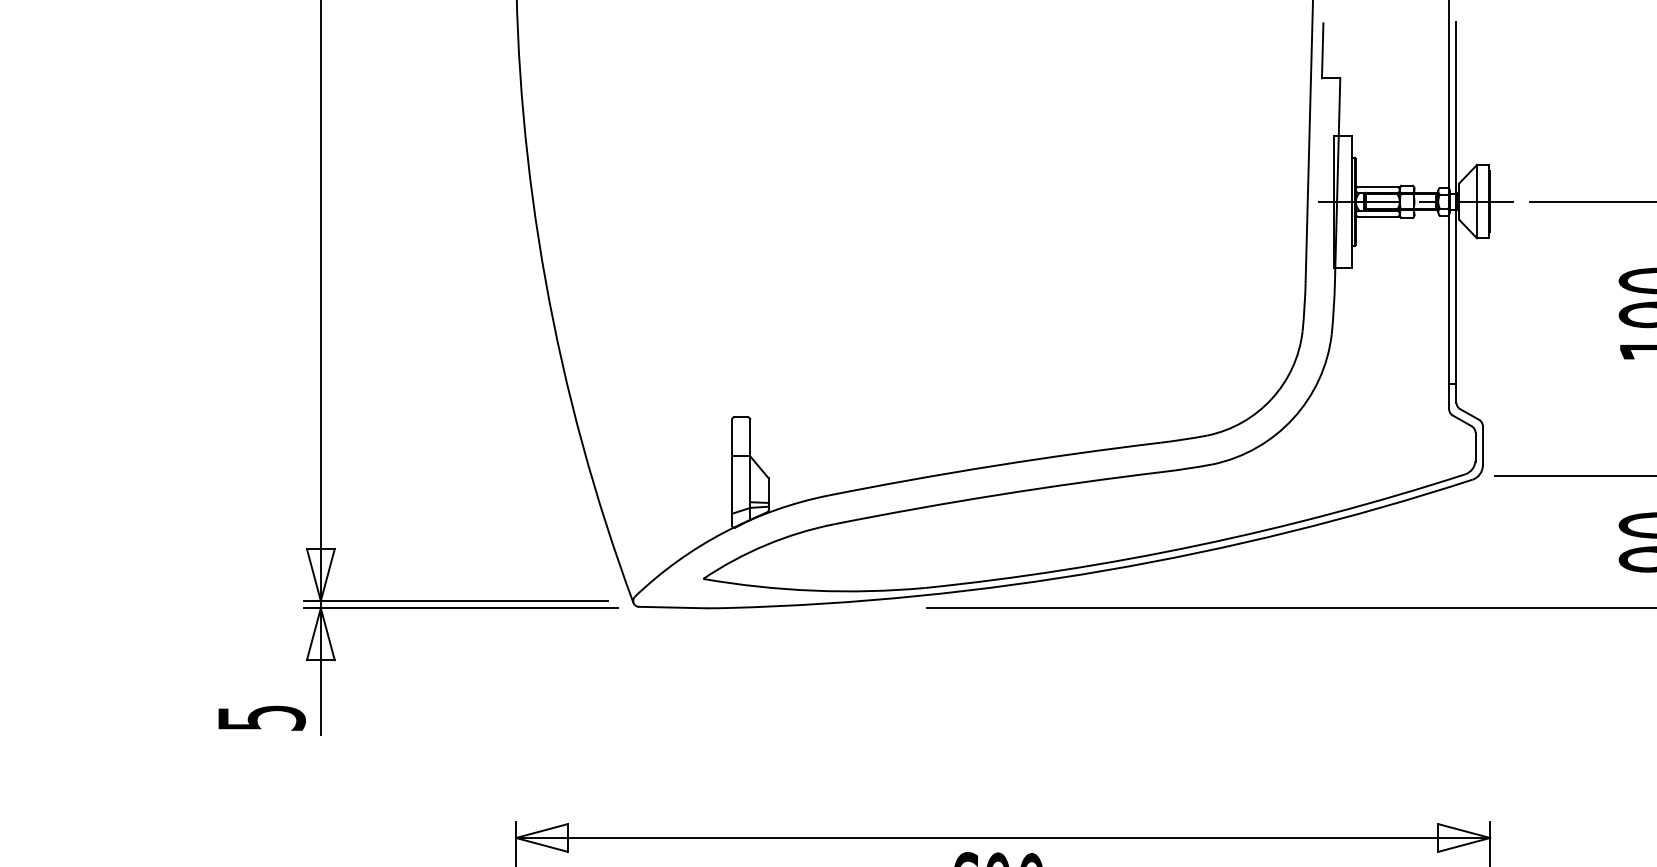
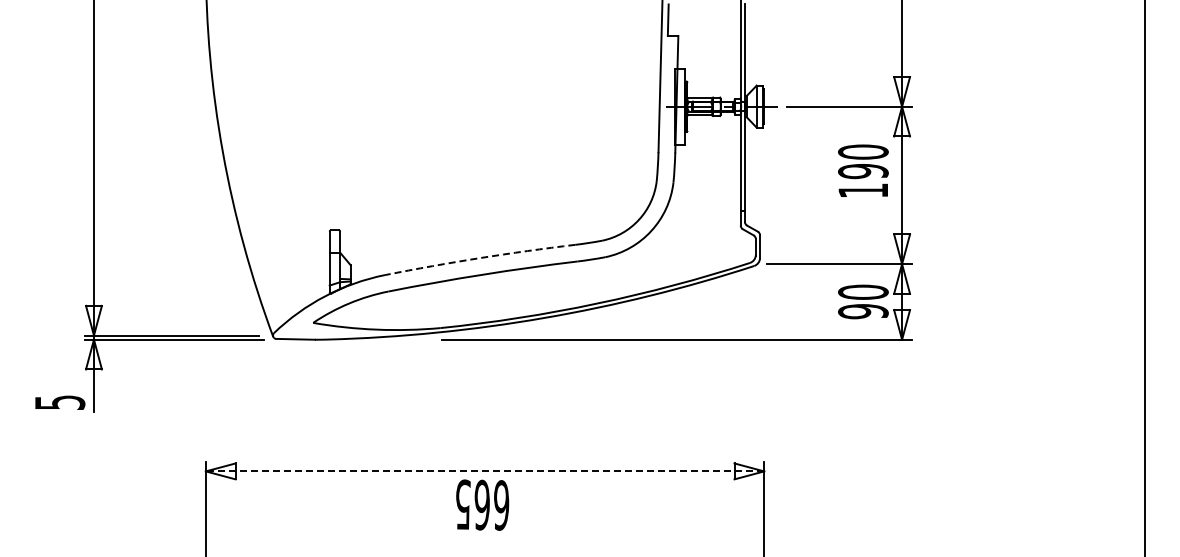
arc: (993, 466) -> (479, 258), solid -> dashed
line: (1002, 838) -> (484, 471), solid -> dashed

